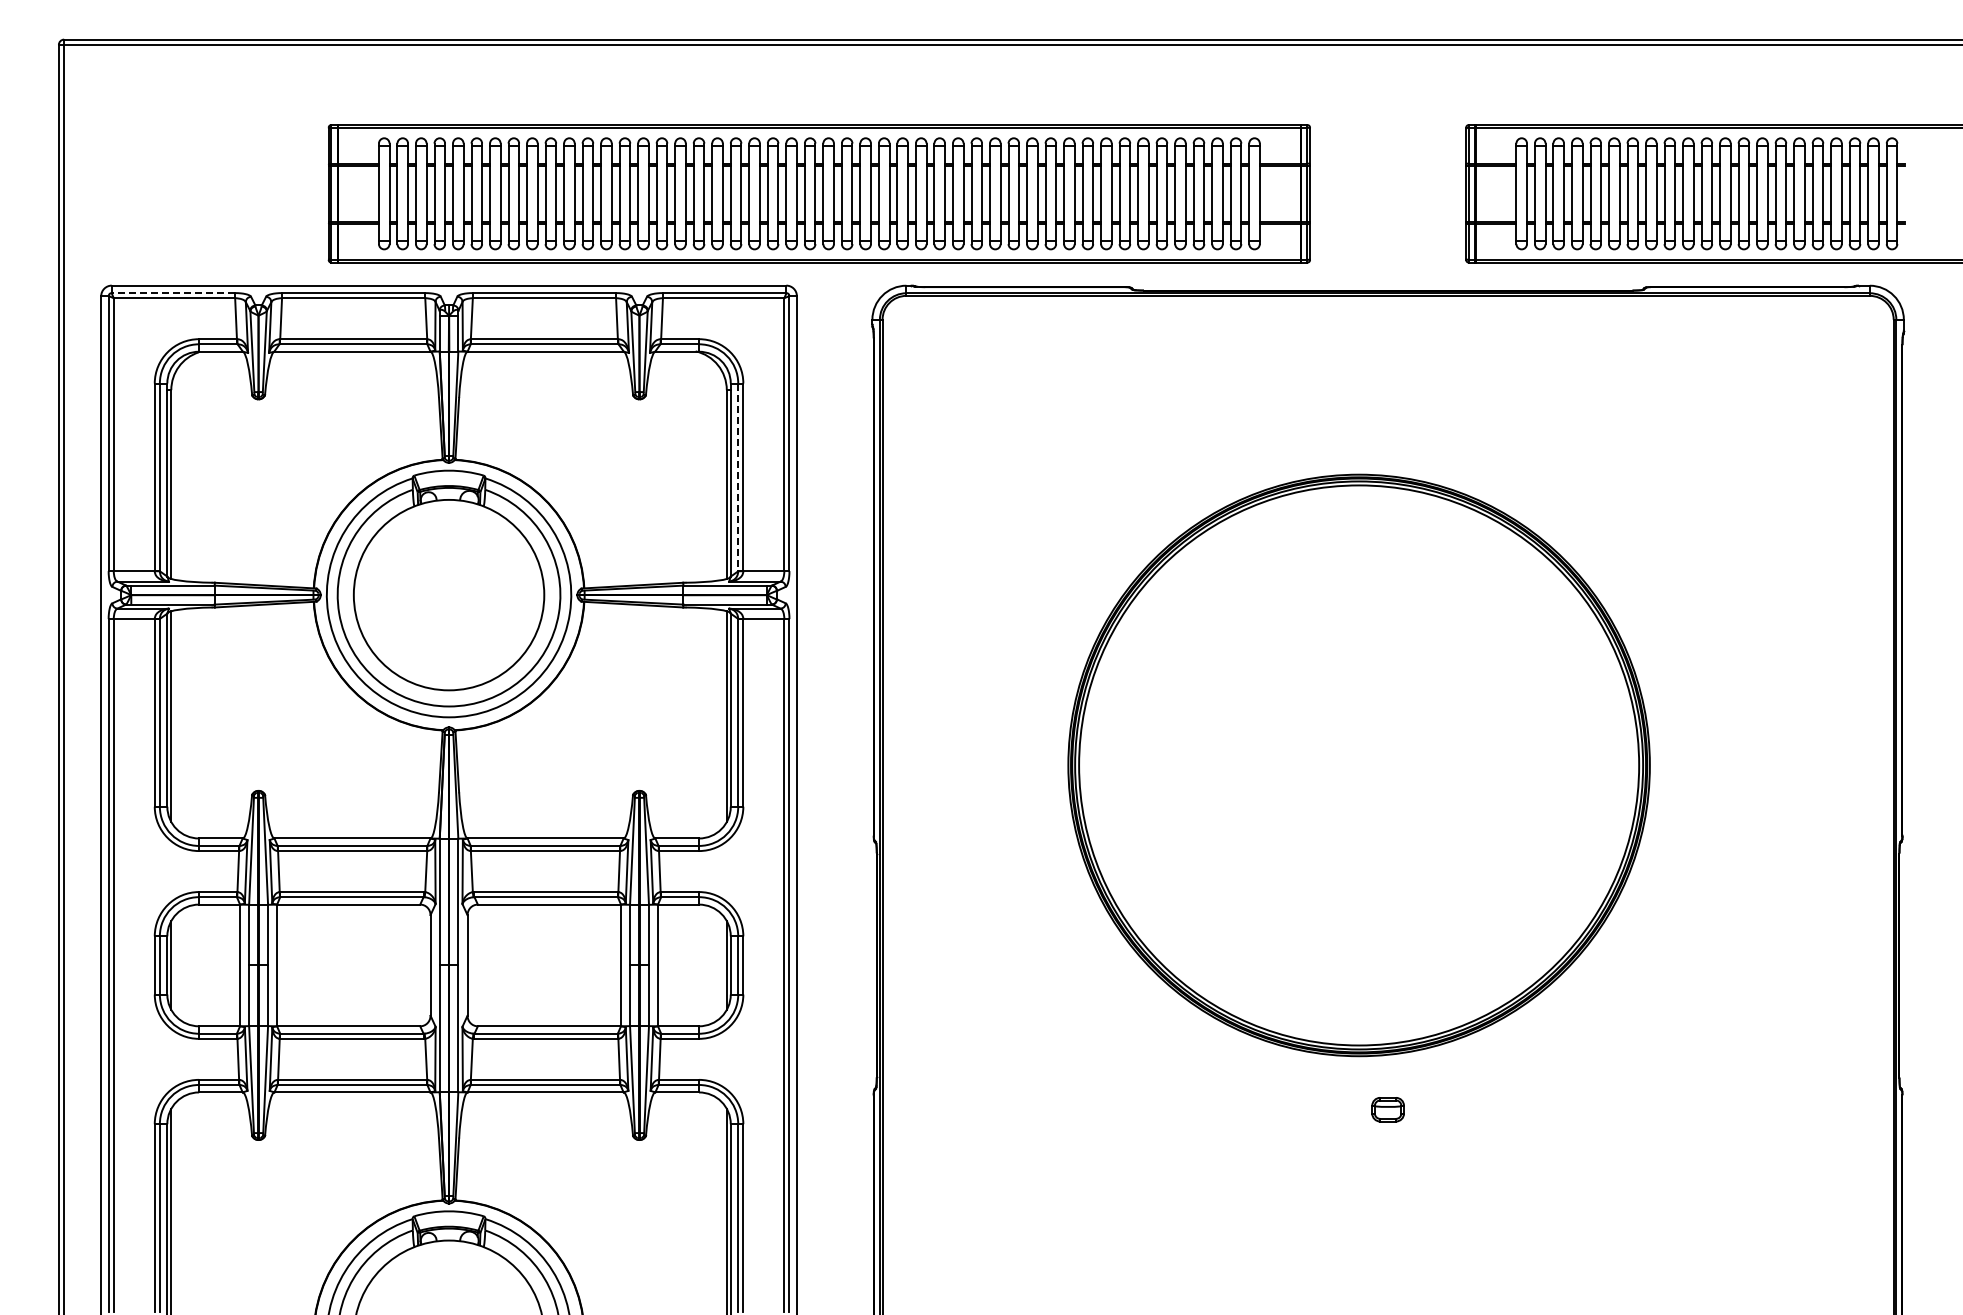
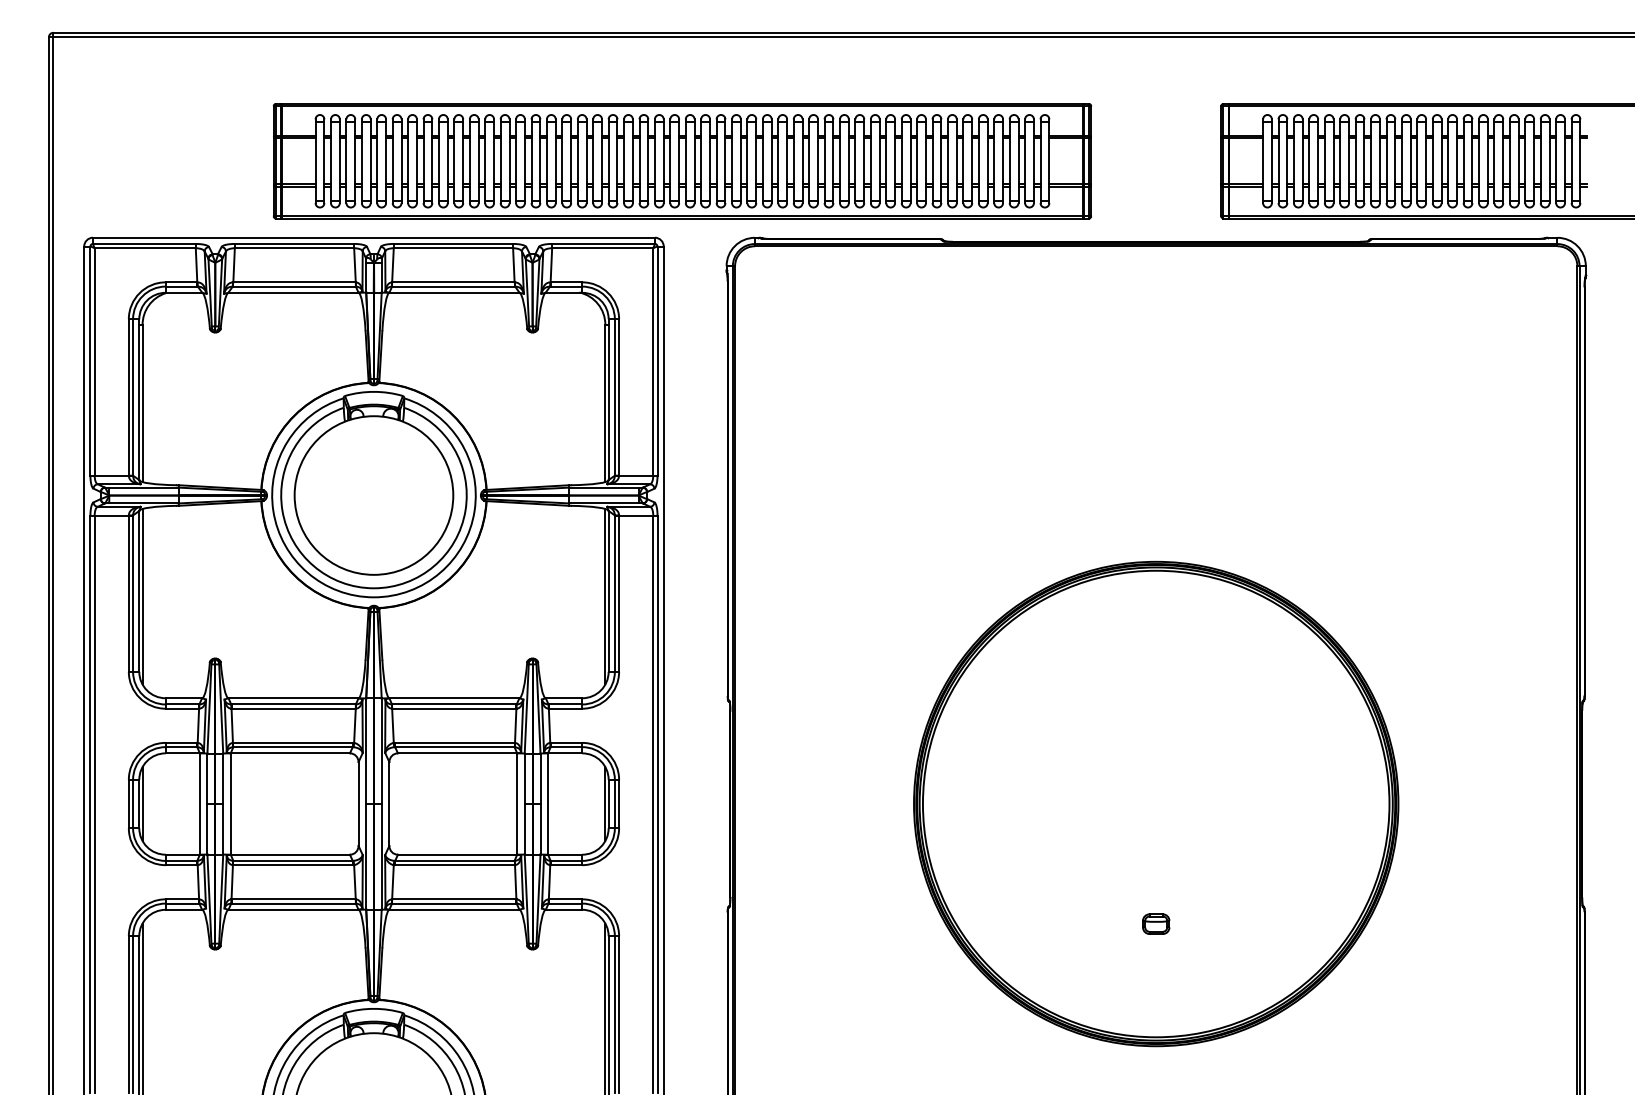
line: (173, 293) -> (144, 244), dashed -> solid
line: (738, 477) -> (615, 397), dashed -> solid
part: (1358, 765) -> (1155, 804), moved

